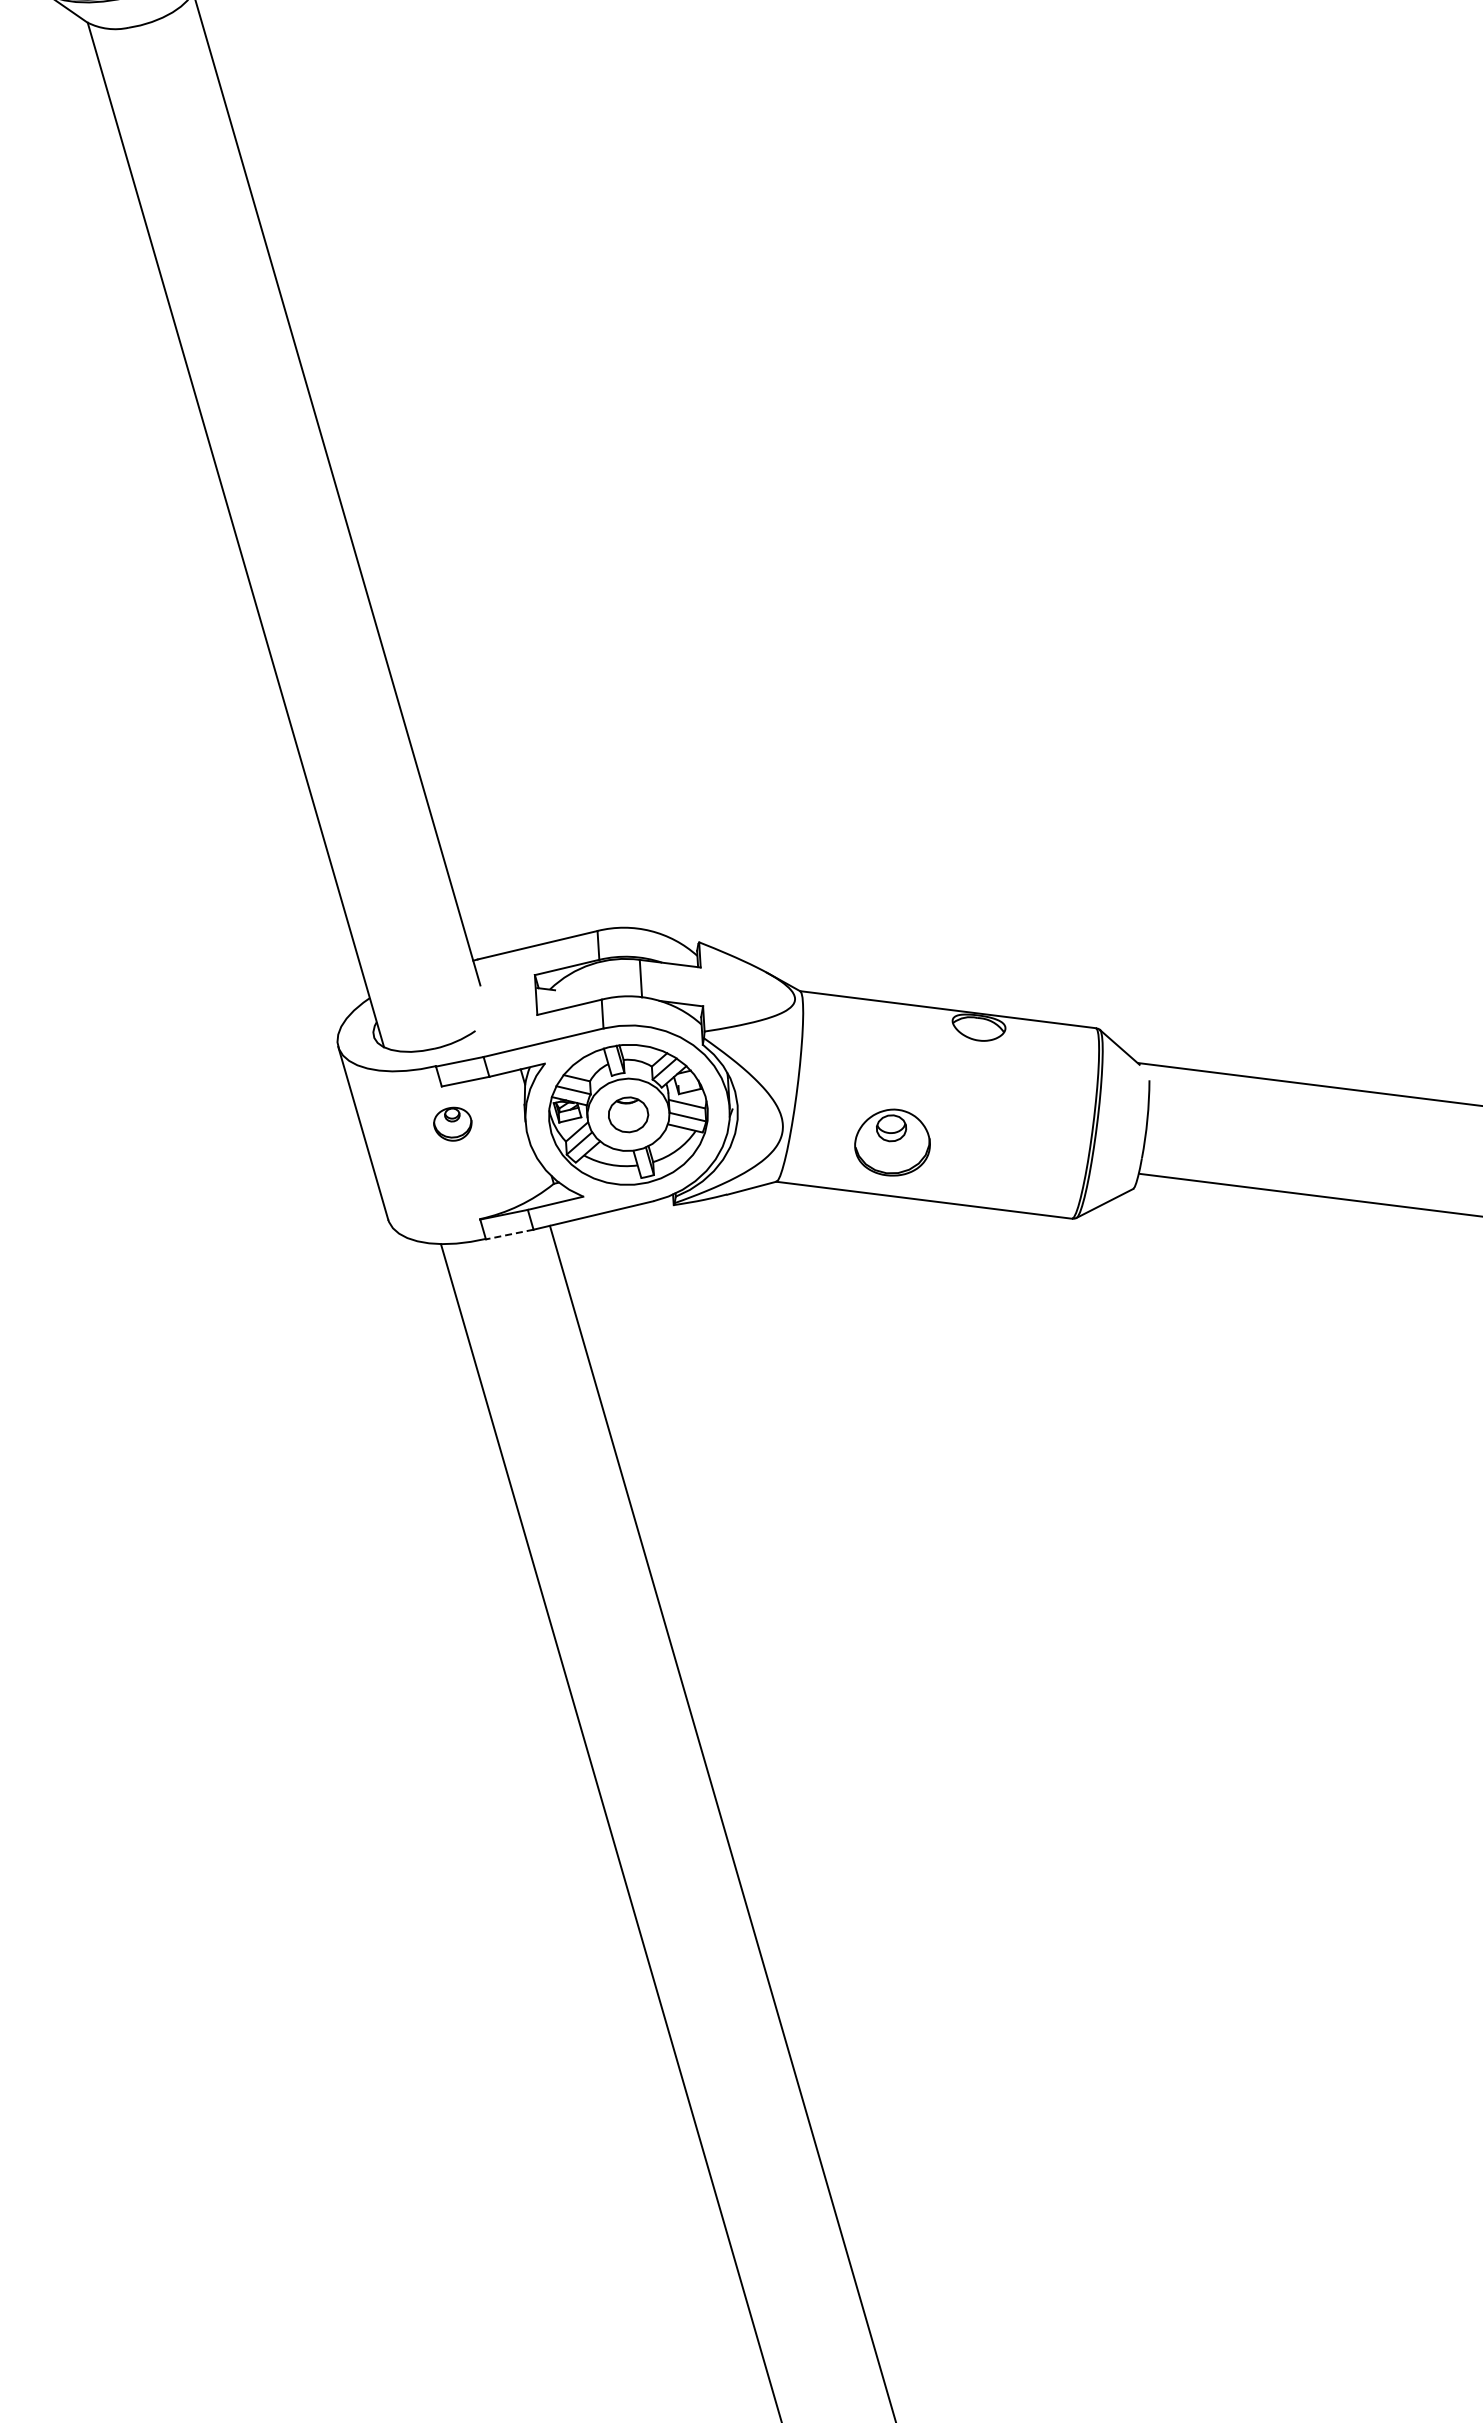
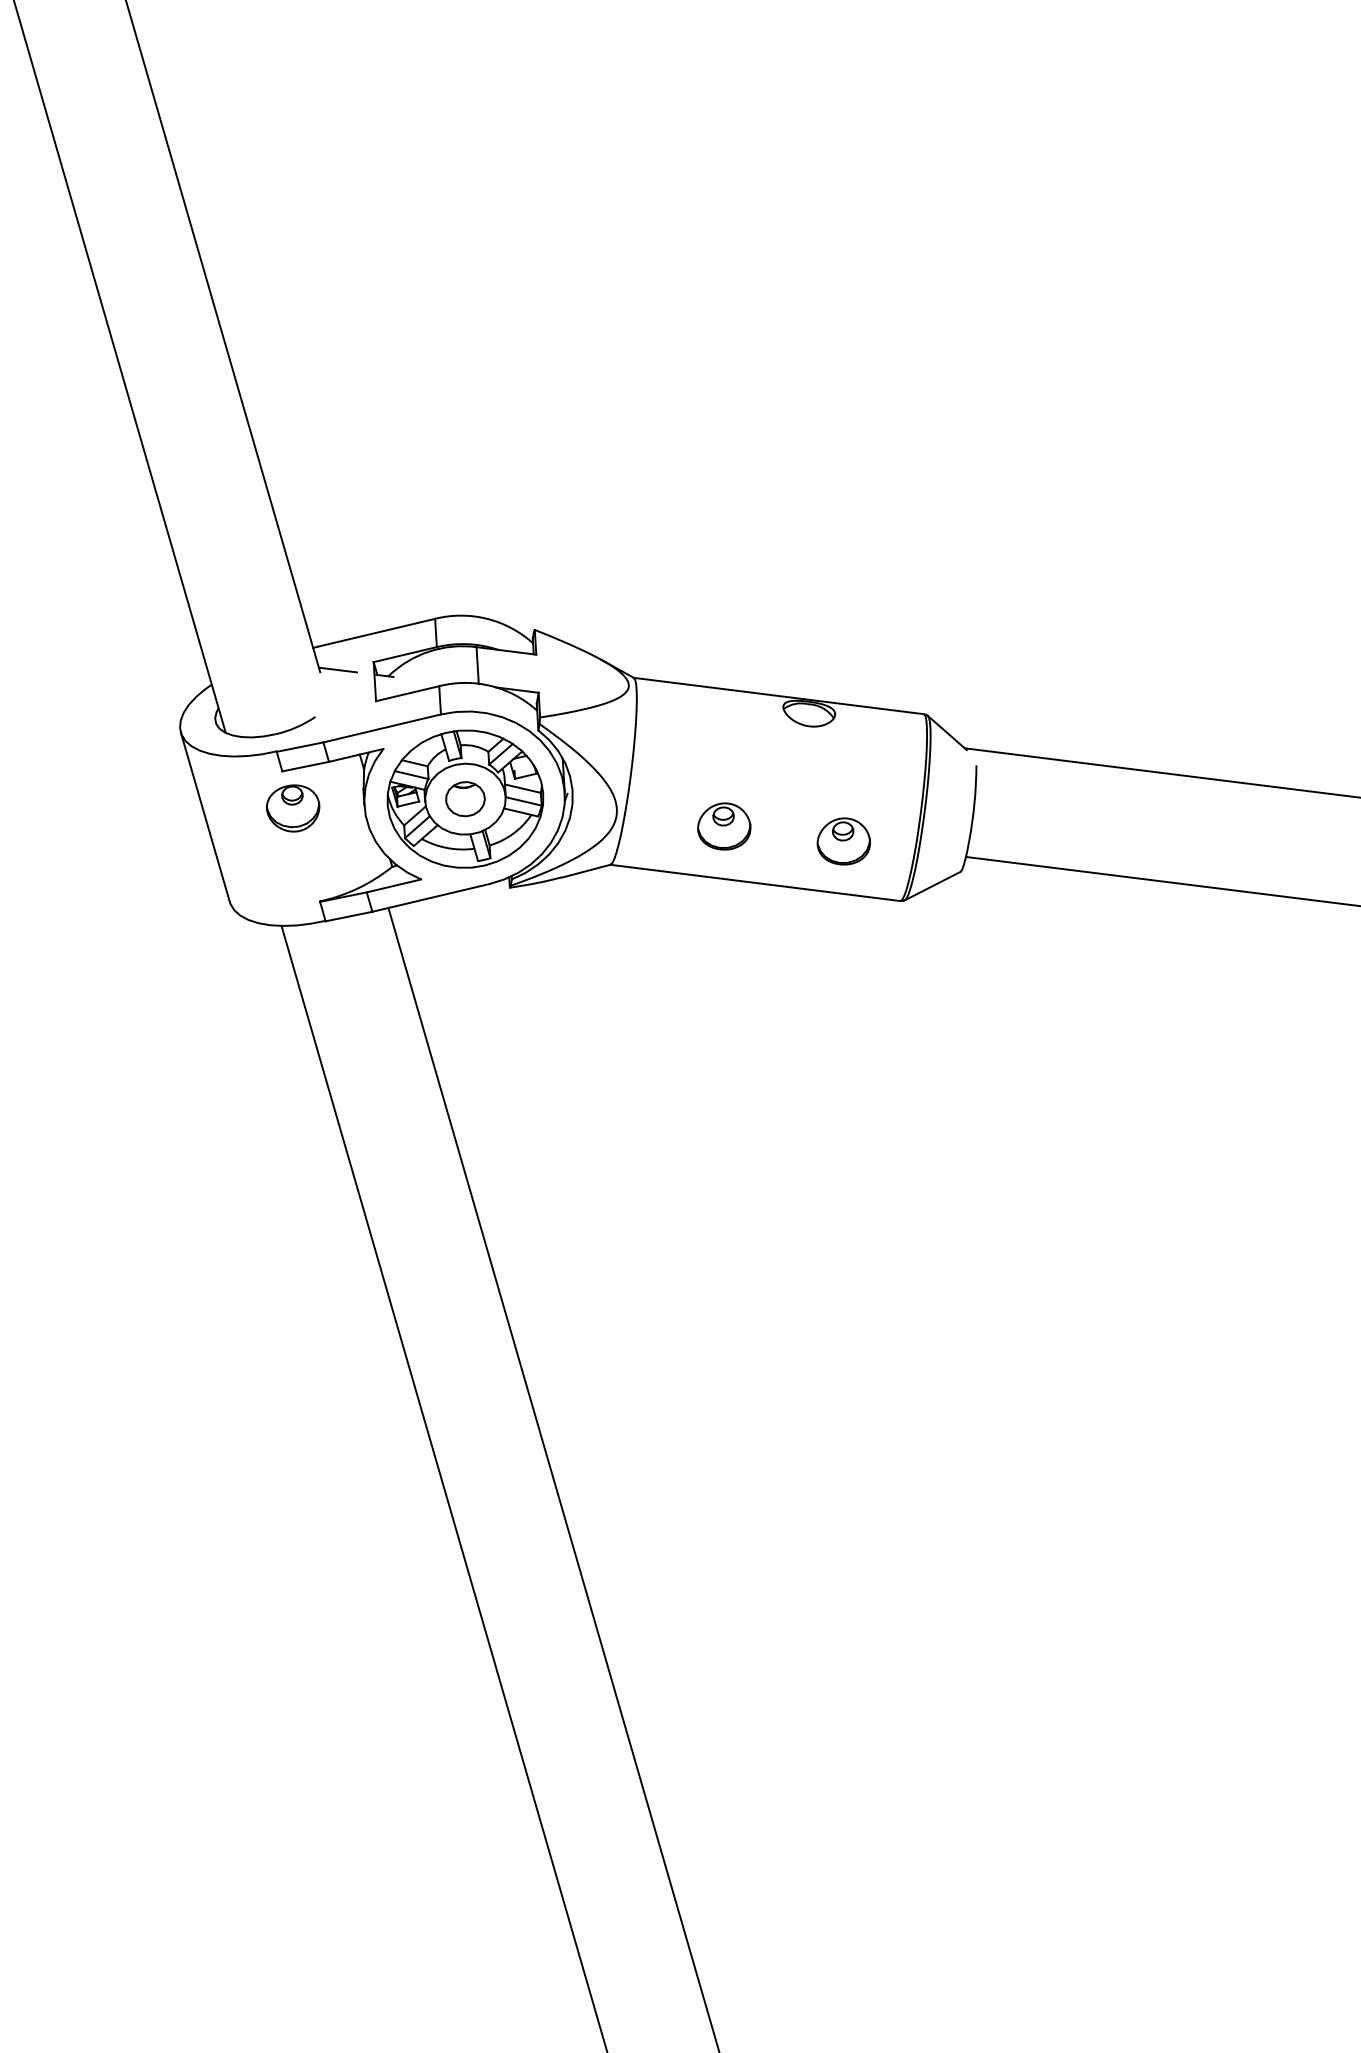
line: (498, 982) -> (337, 669), added
part: (452, 1123) -> (292, 807), size x1.43
part: (891, 1142) -> (723, 826), size x0.71
part: (1013, 1157) -> (843, 841), added
line: (509, 1234) -> (348, 916), dashed -> solid

